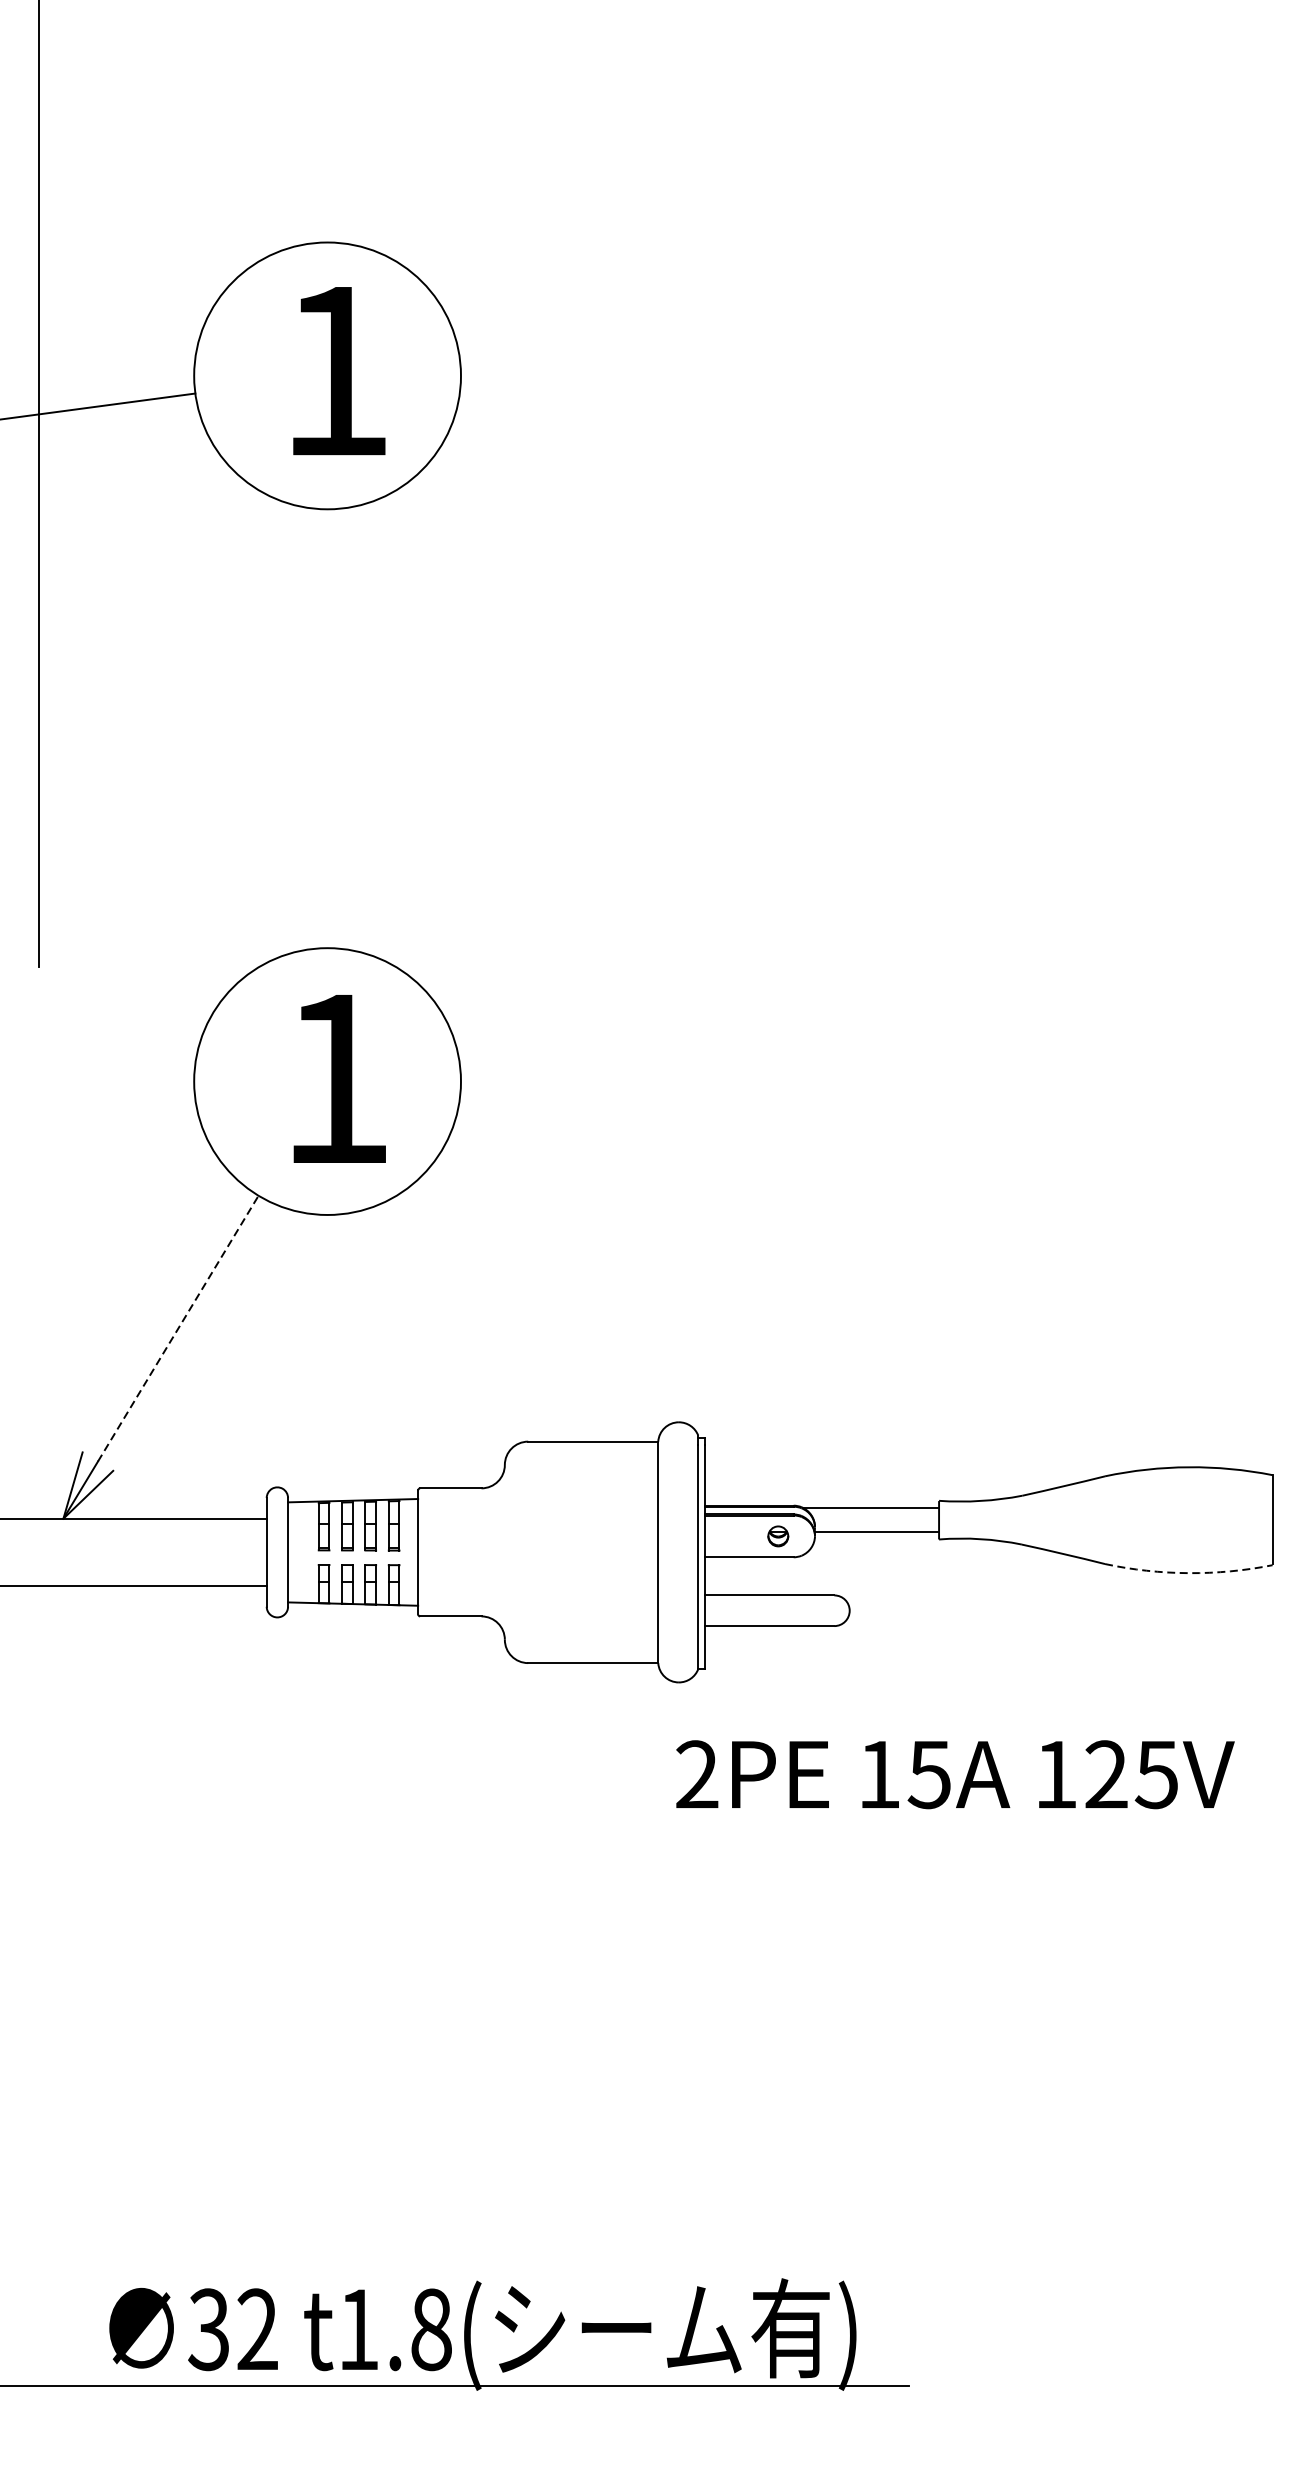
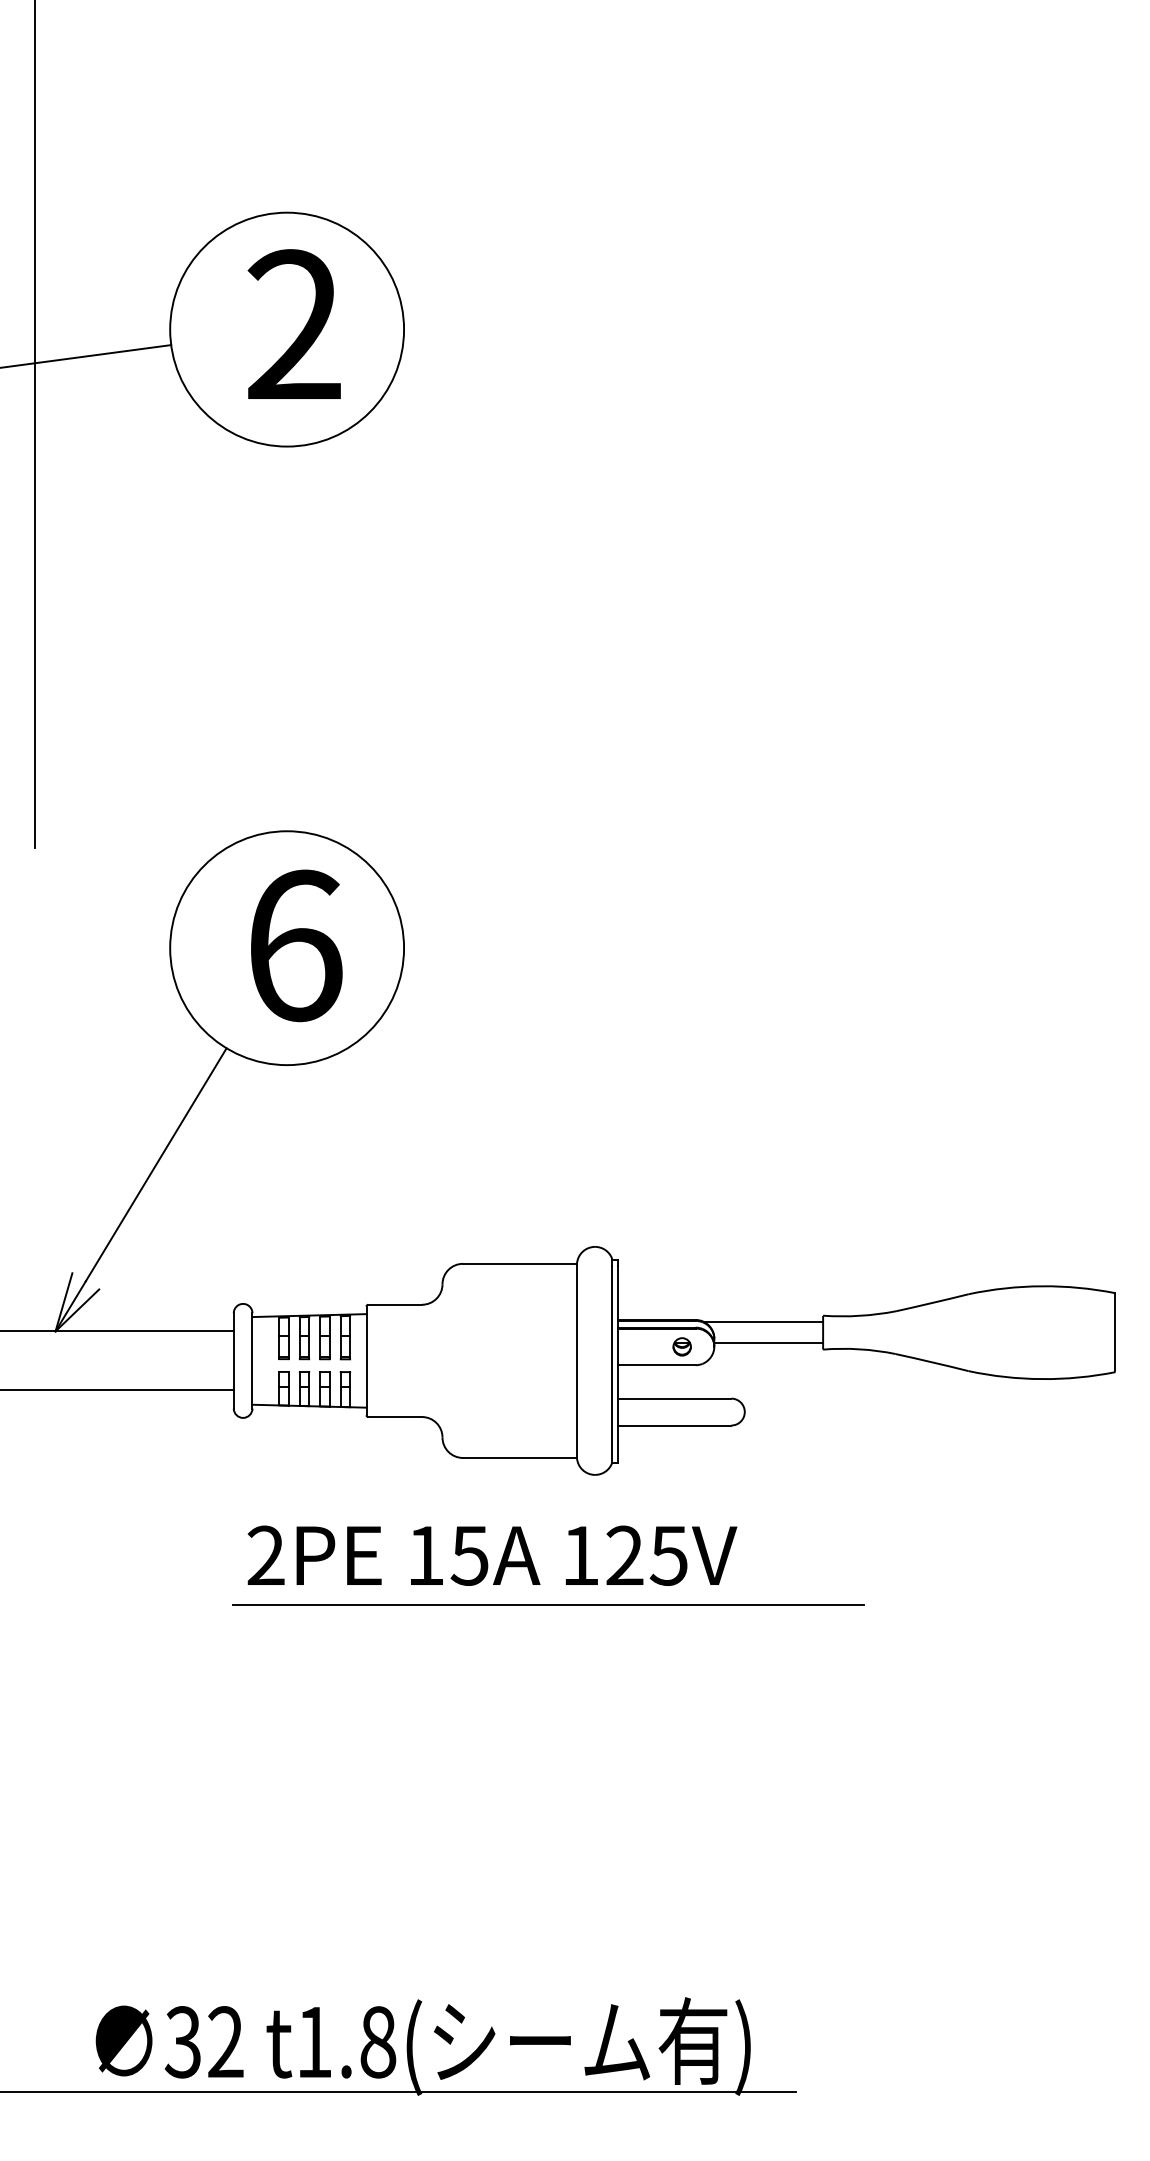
text: (334, 368) -> (293, 323), 1 -> 2
text: (338, 1078) -> (296, 945), 1 -> 6
line: (178, 1328) -> (156, 1164), dashed -> solid
arc: (1189, 1573) -> (1042, 1379), dashed -> solid
text: (955, 1774) -> (492, 1555), moved
line: (624, 1830) -> (547, 1604), added

